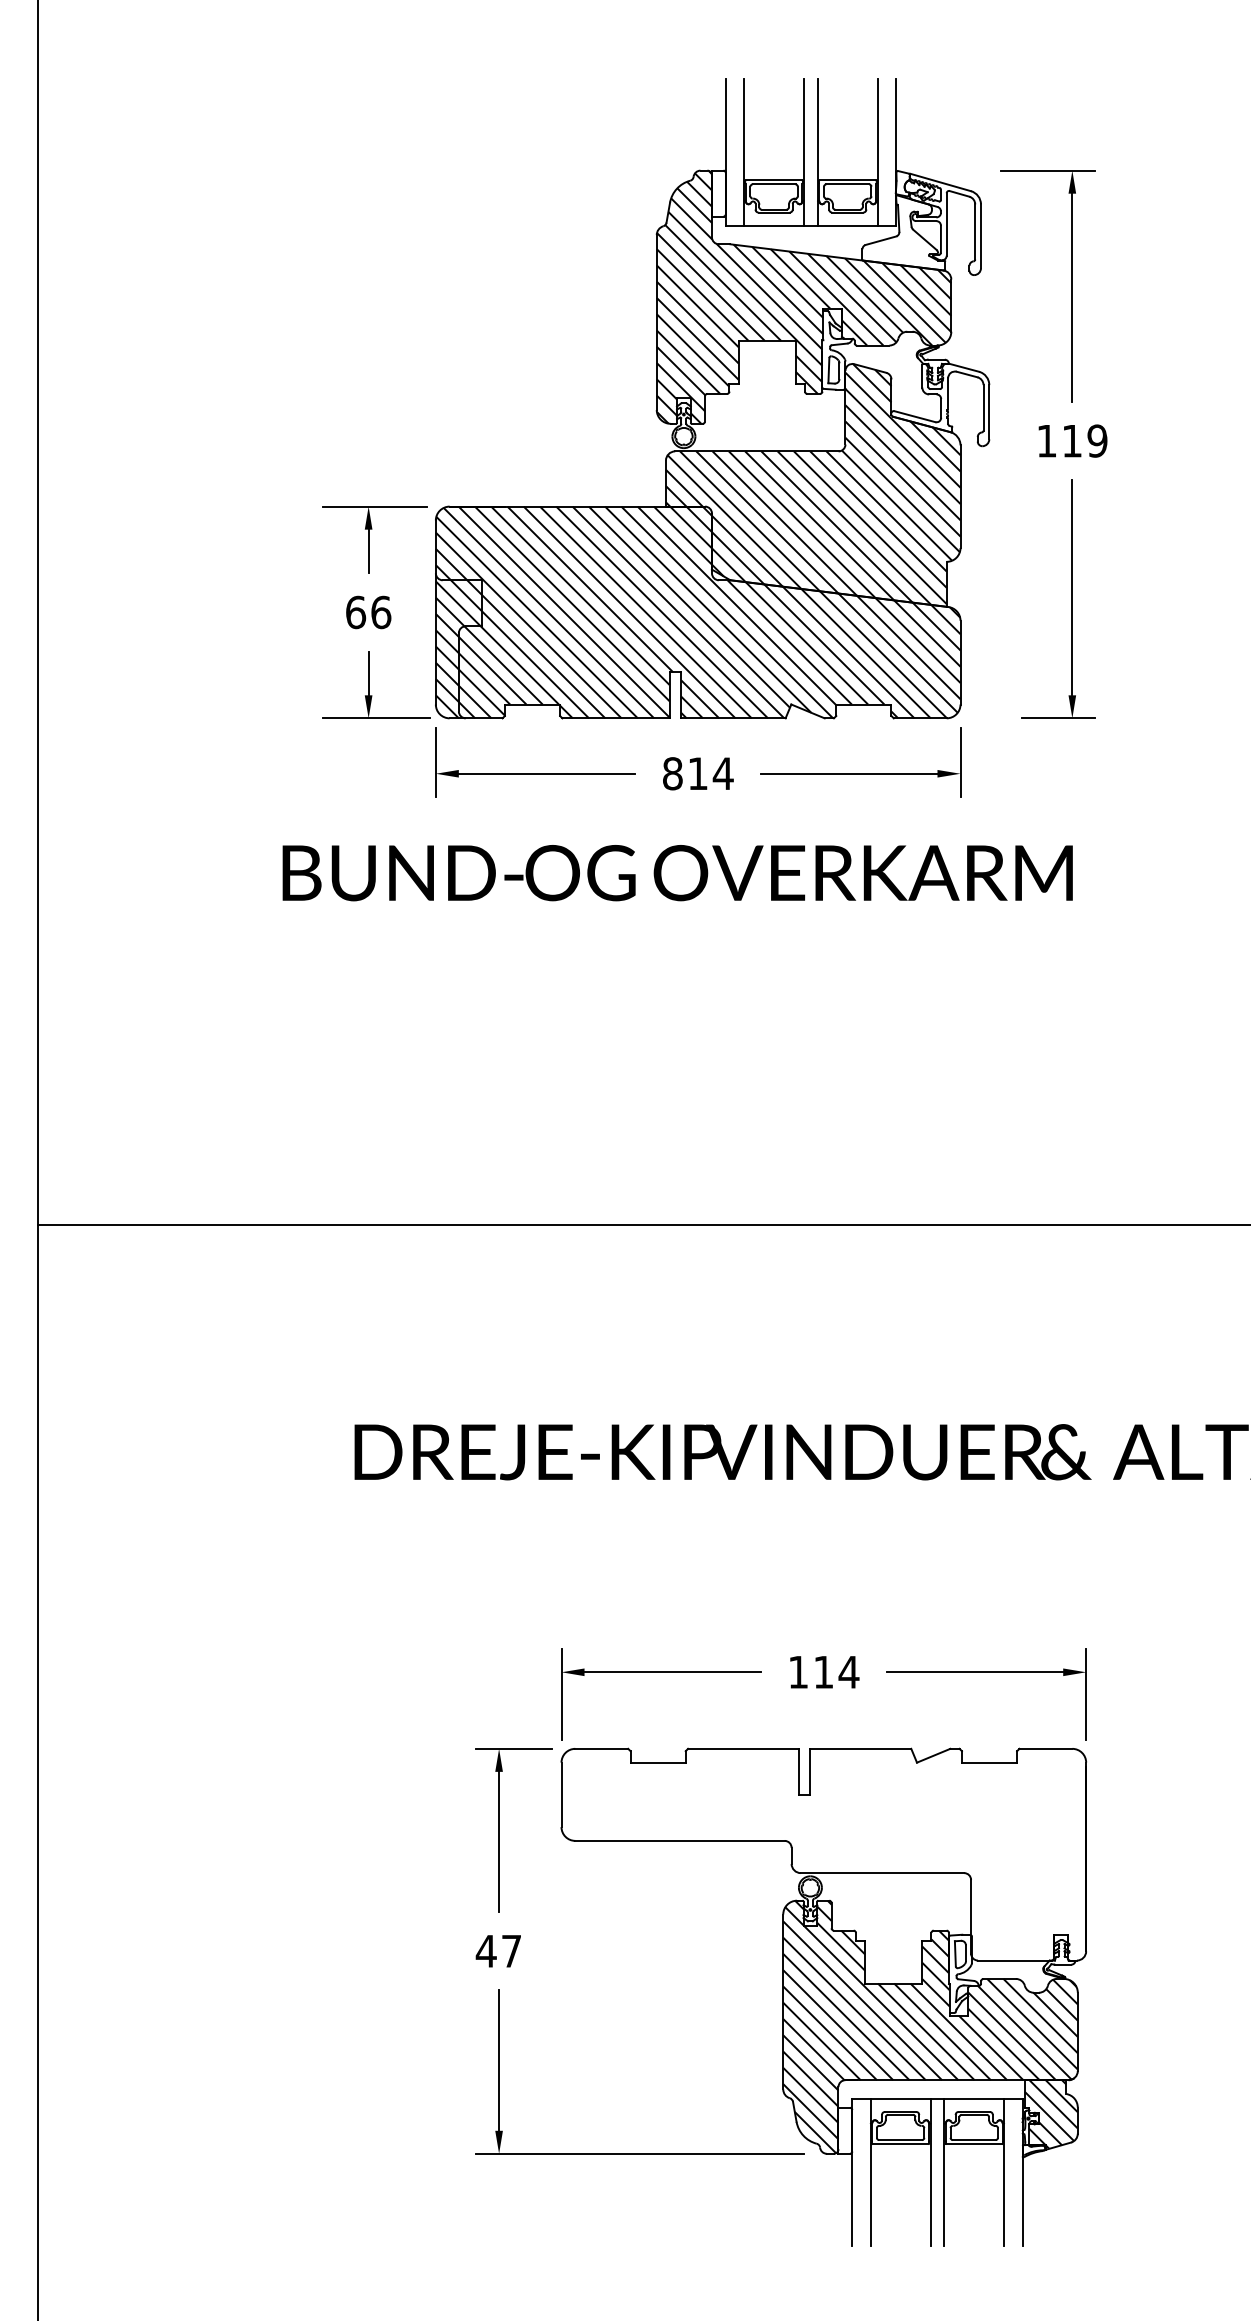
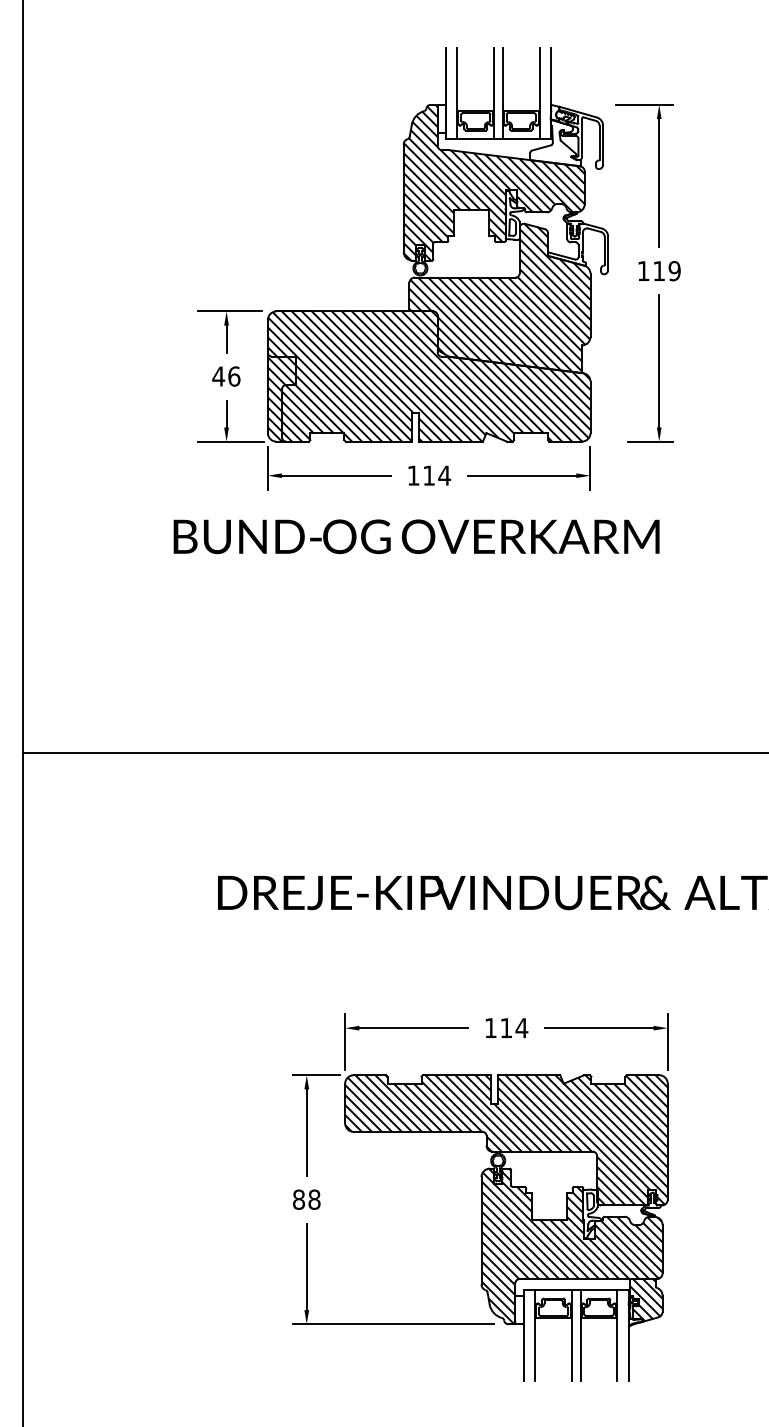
text: (355, 612) -> (218, 376), 66 -> 46
text: (672, 773) -> (413, 475), 814 -> 114
hatch: (823, 1854) -> (506, 1140), added
text: (498, 1950) -> (306, 1199), 47 -> 88

